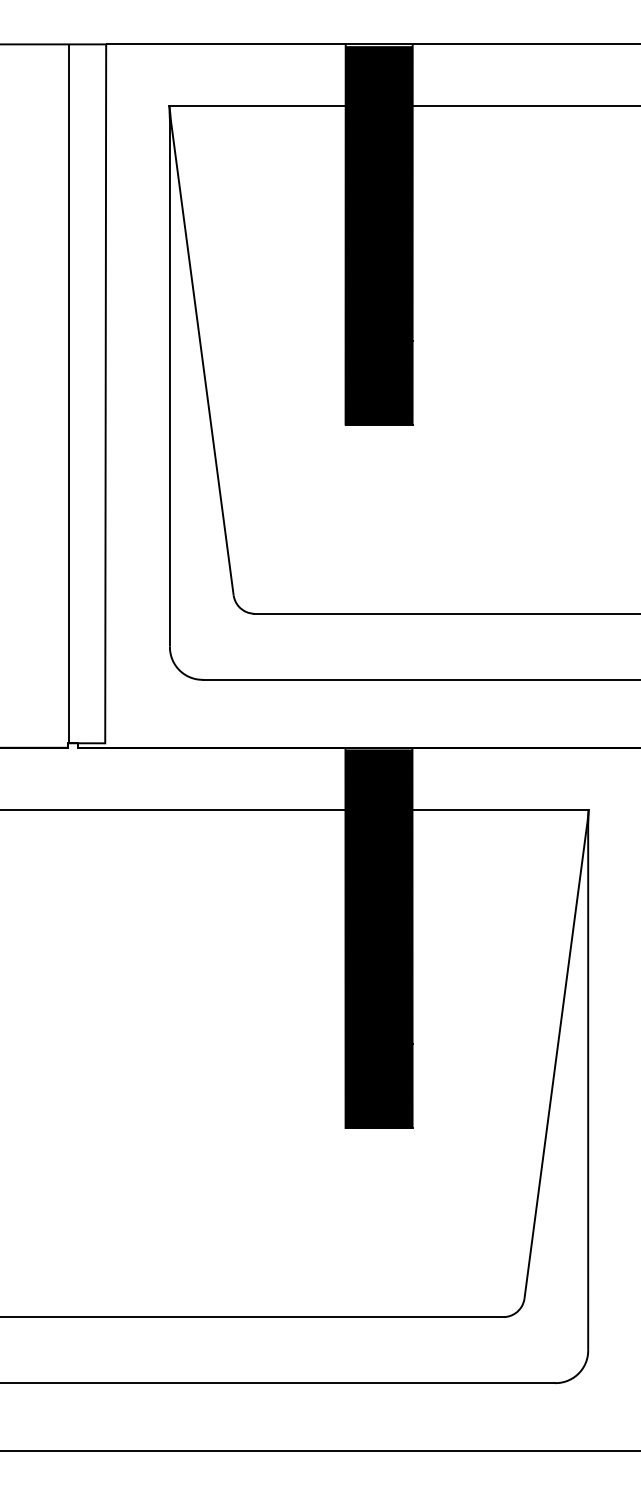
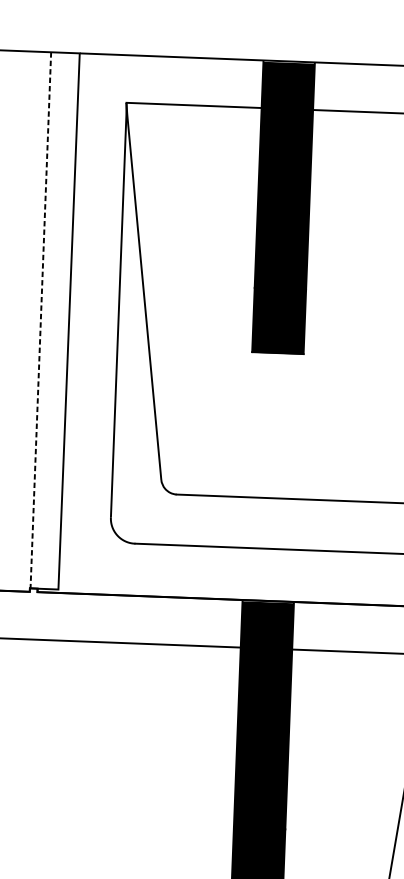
line: (68, 394) -> (40, 320), solid -> dashed

